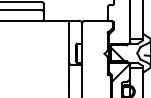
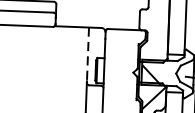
line: (69, 41) -> (88, 54), solid -> dashed

